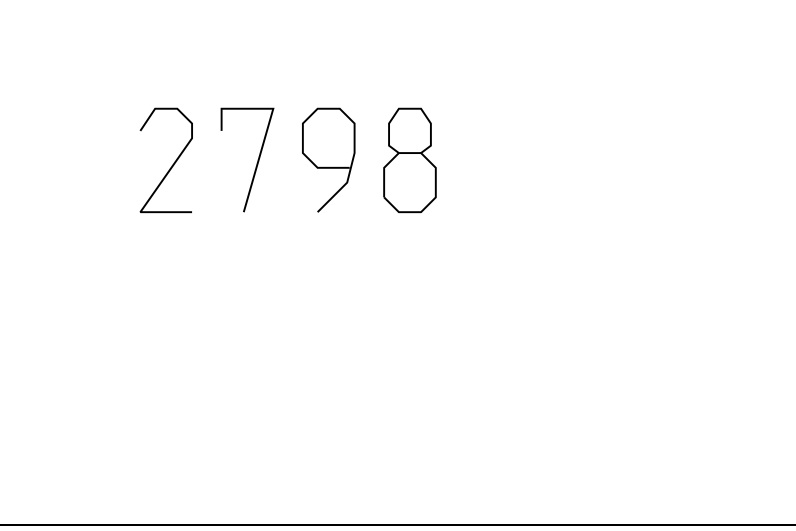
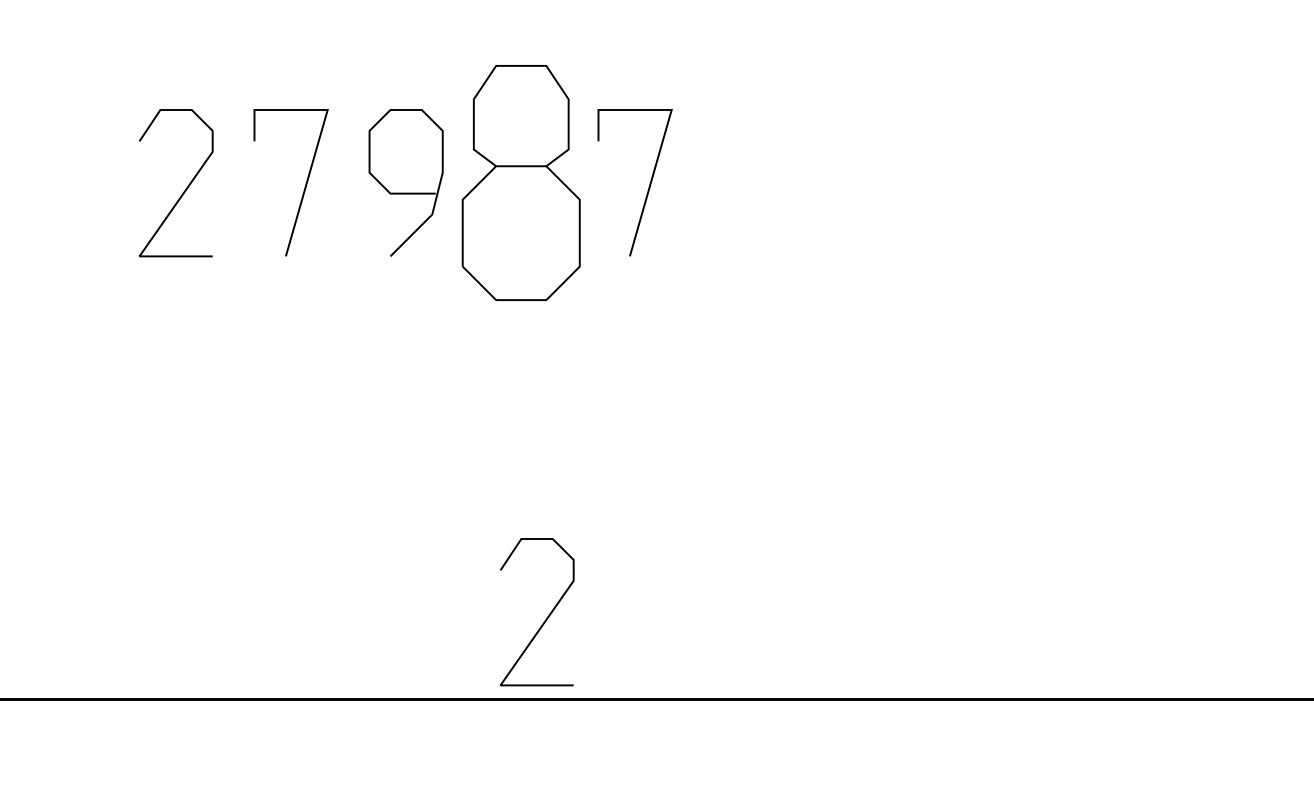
part: (409, 160) -> (520, 183), size x1.6
line: (499, 162) -> (648, 186), added
curve: (427, 467) -> (546, 617), added

